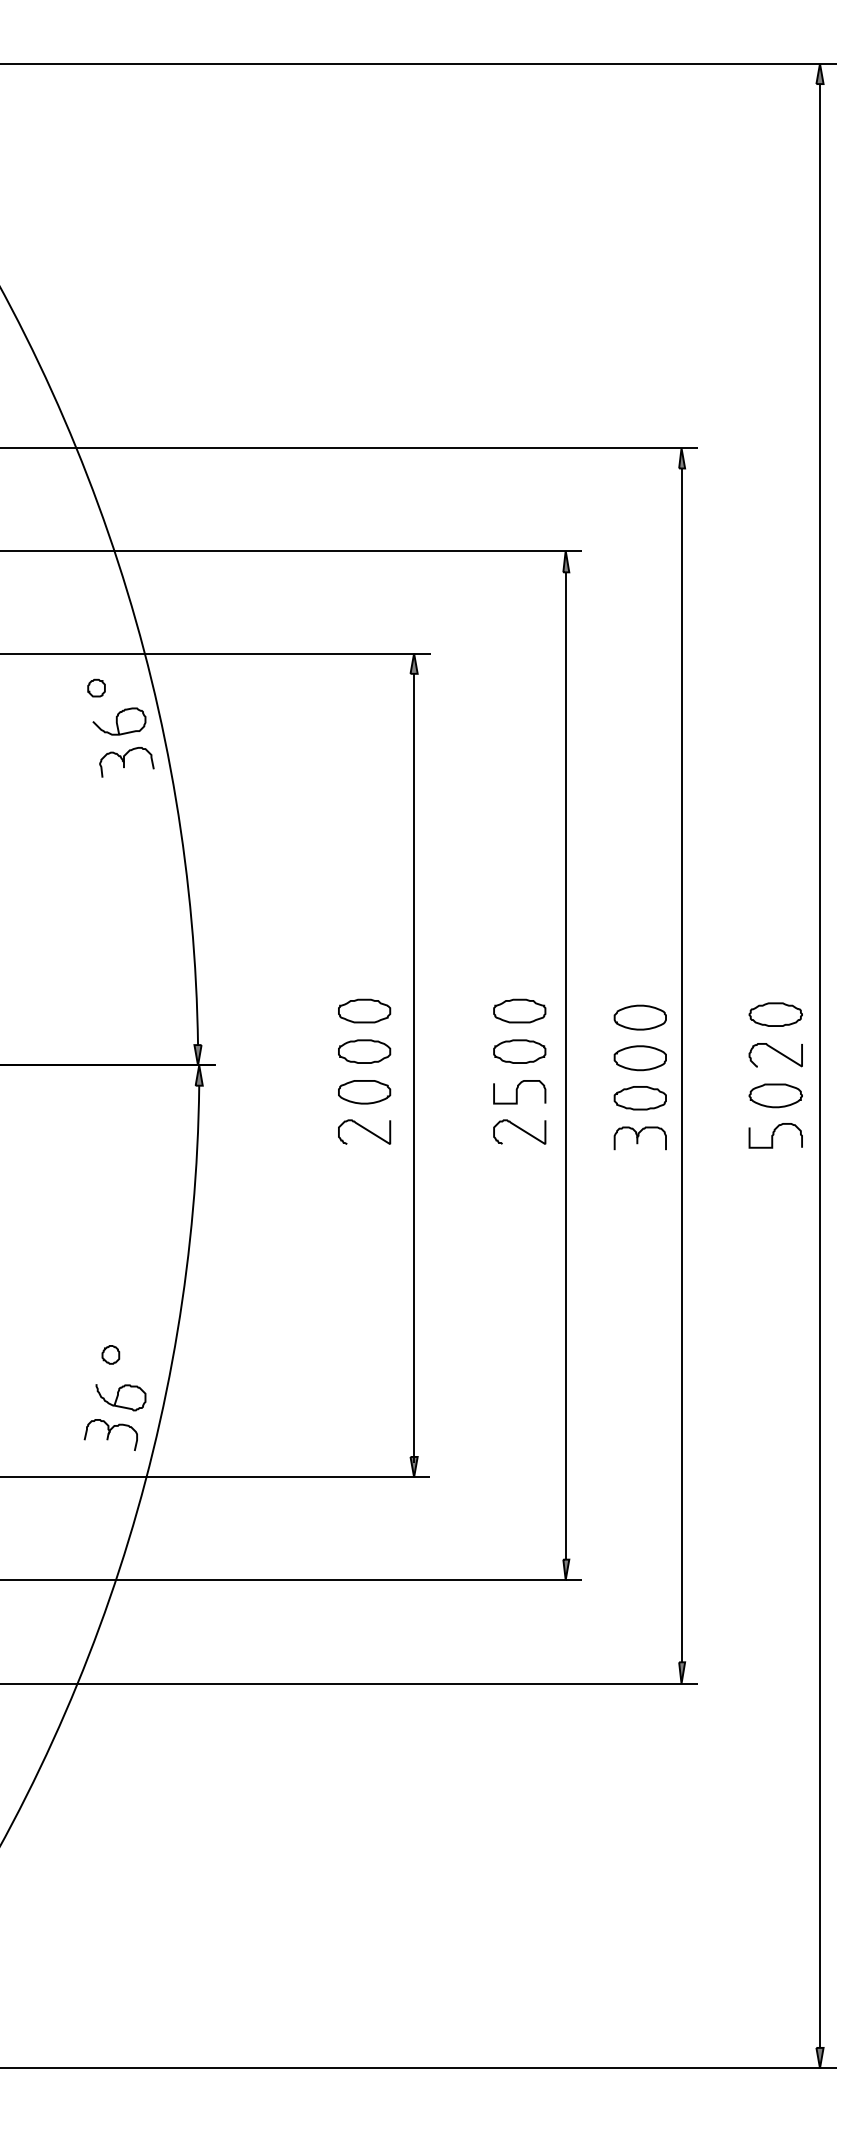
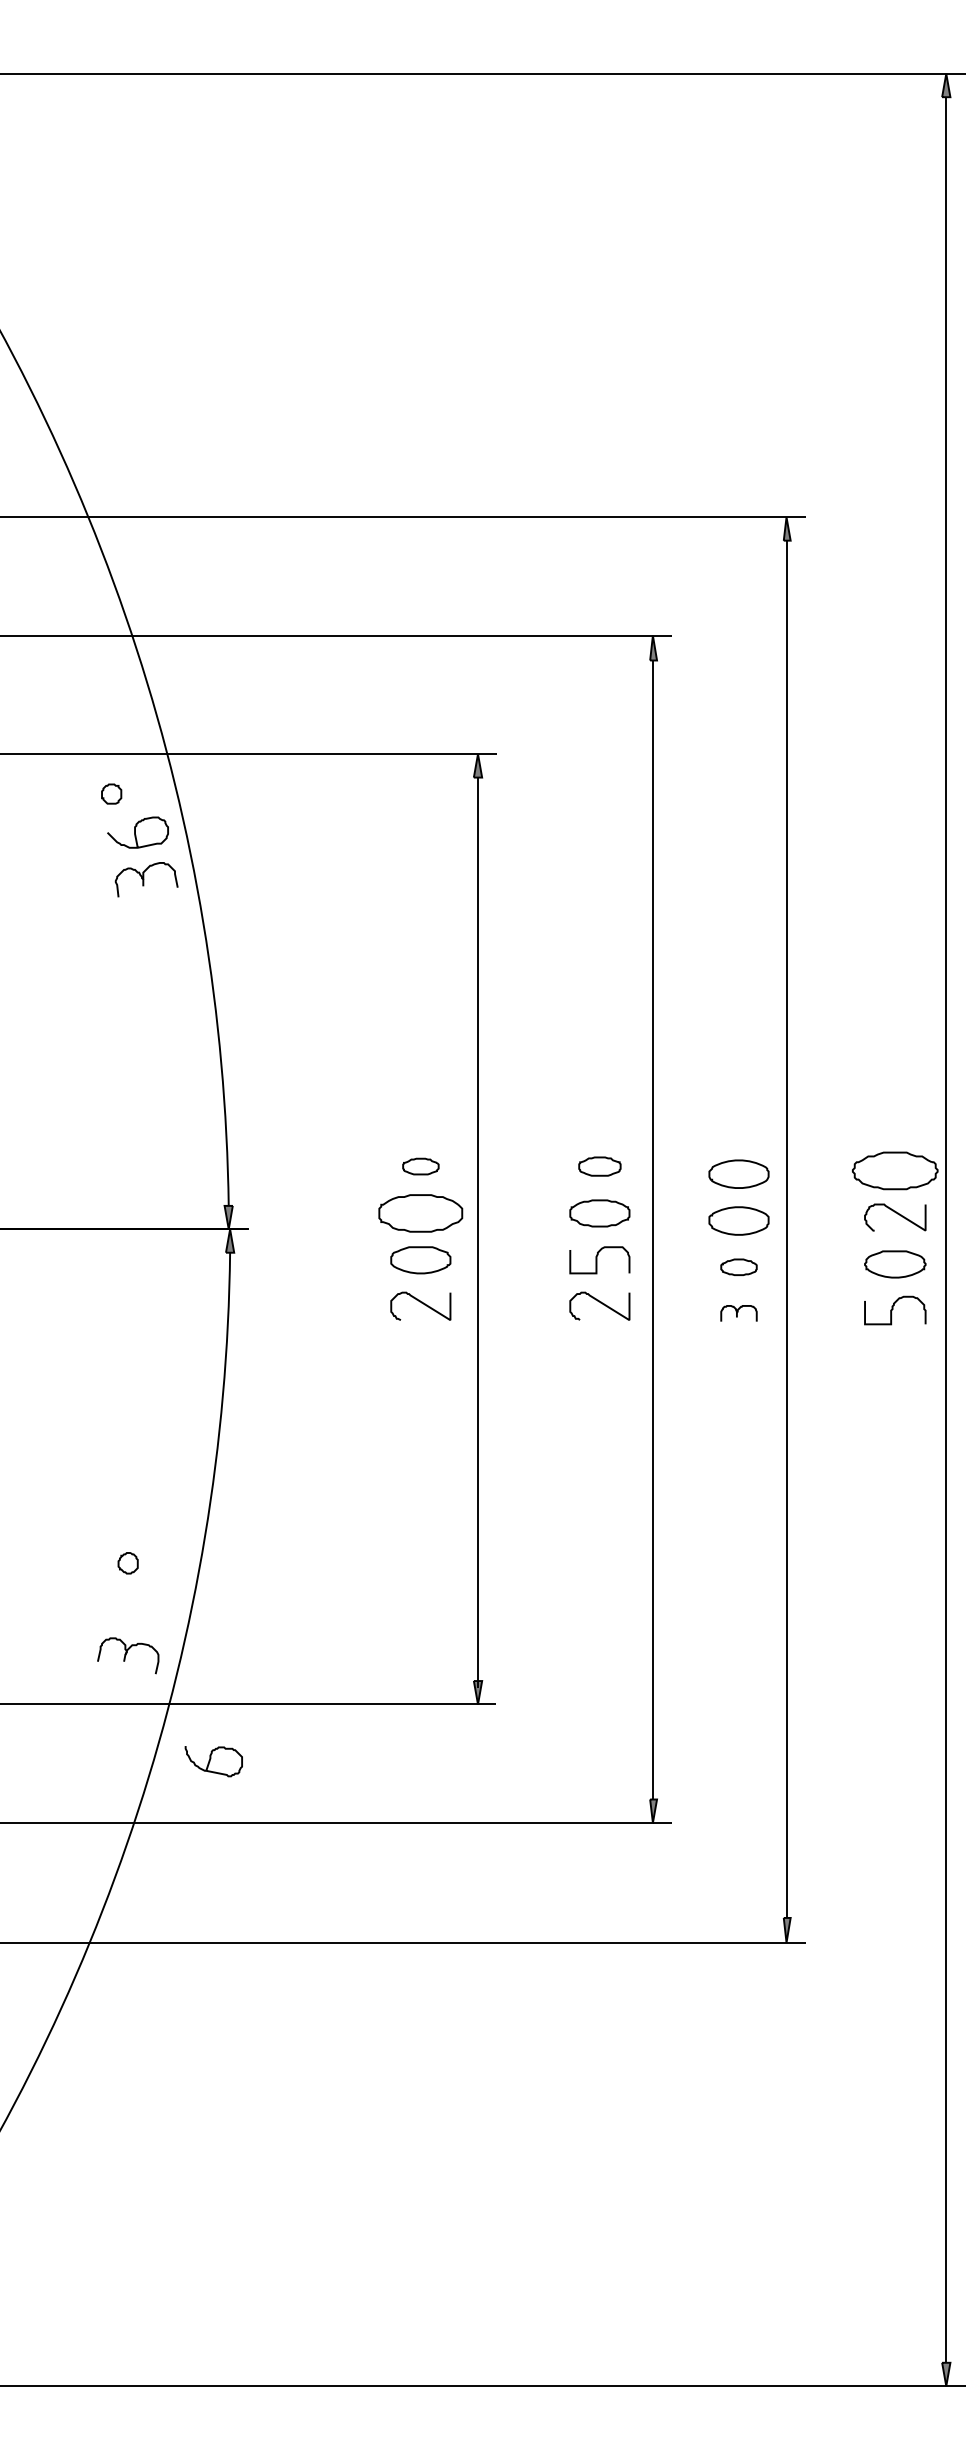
part: (364, 1010) -> (420, 1166), size x0.6
part: (519, 1010) -> (599, 1166), size x0.7
part: (775, 1014) -> (895, 1170), size x1.4
part: (364, 1051) -> (420, 1213), size x1.4
part: (639, 1098) -> (738, 1267), size x0.6
part: (639, 1138) -> (738, 1313), size x0.6
curve: (118, 1397) -> (210, 1761), moved

